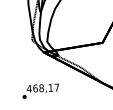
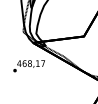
text: (40, 91) -> (28, 66), moved

